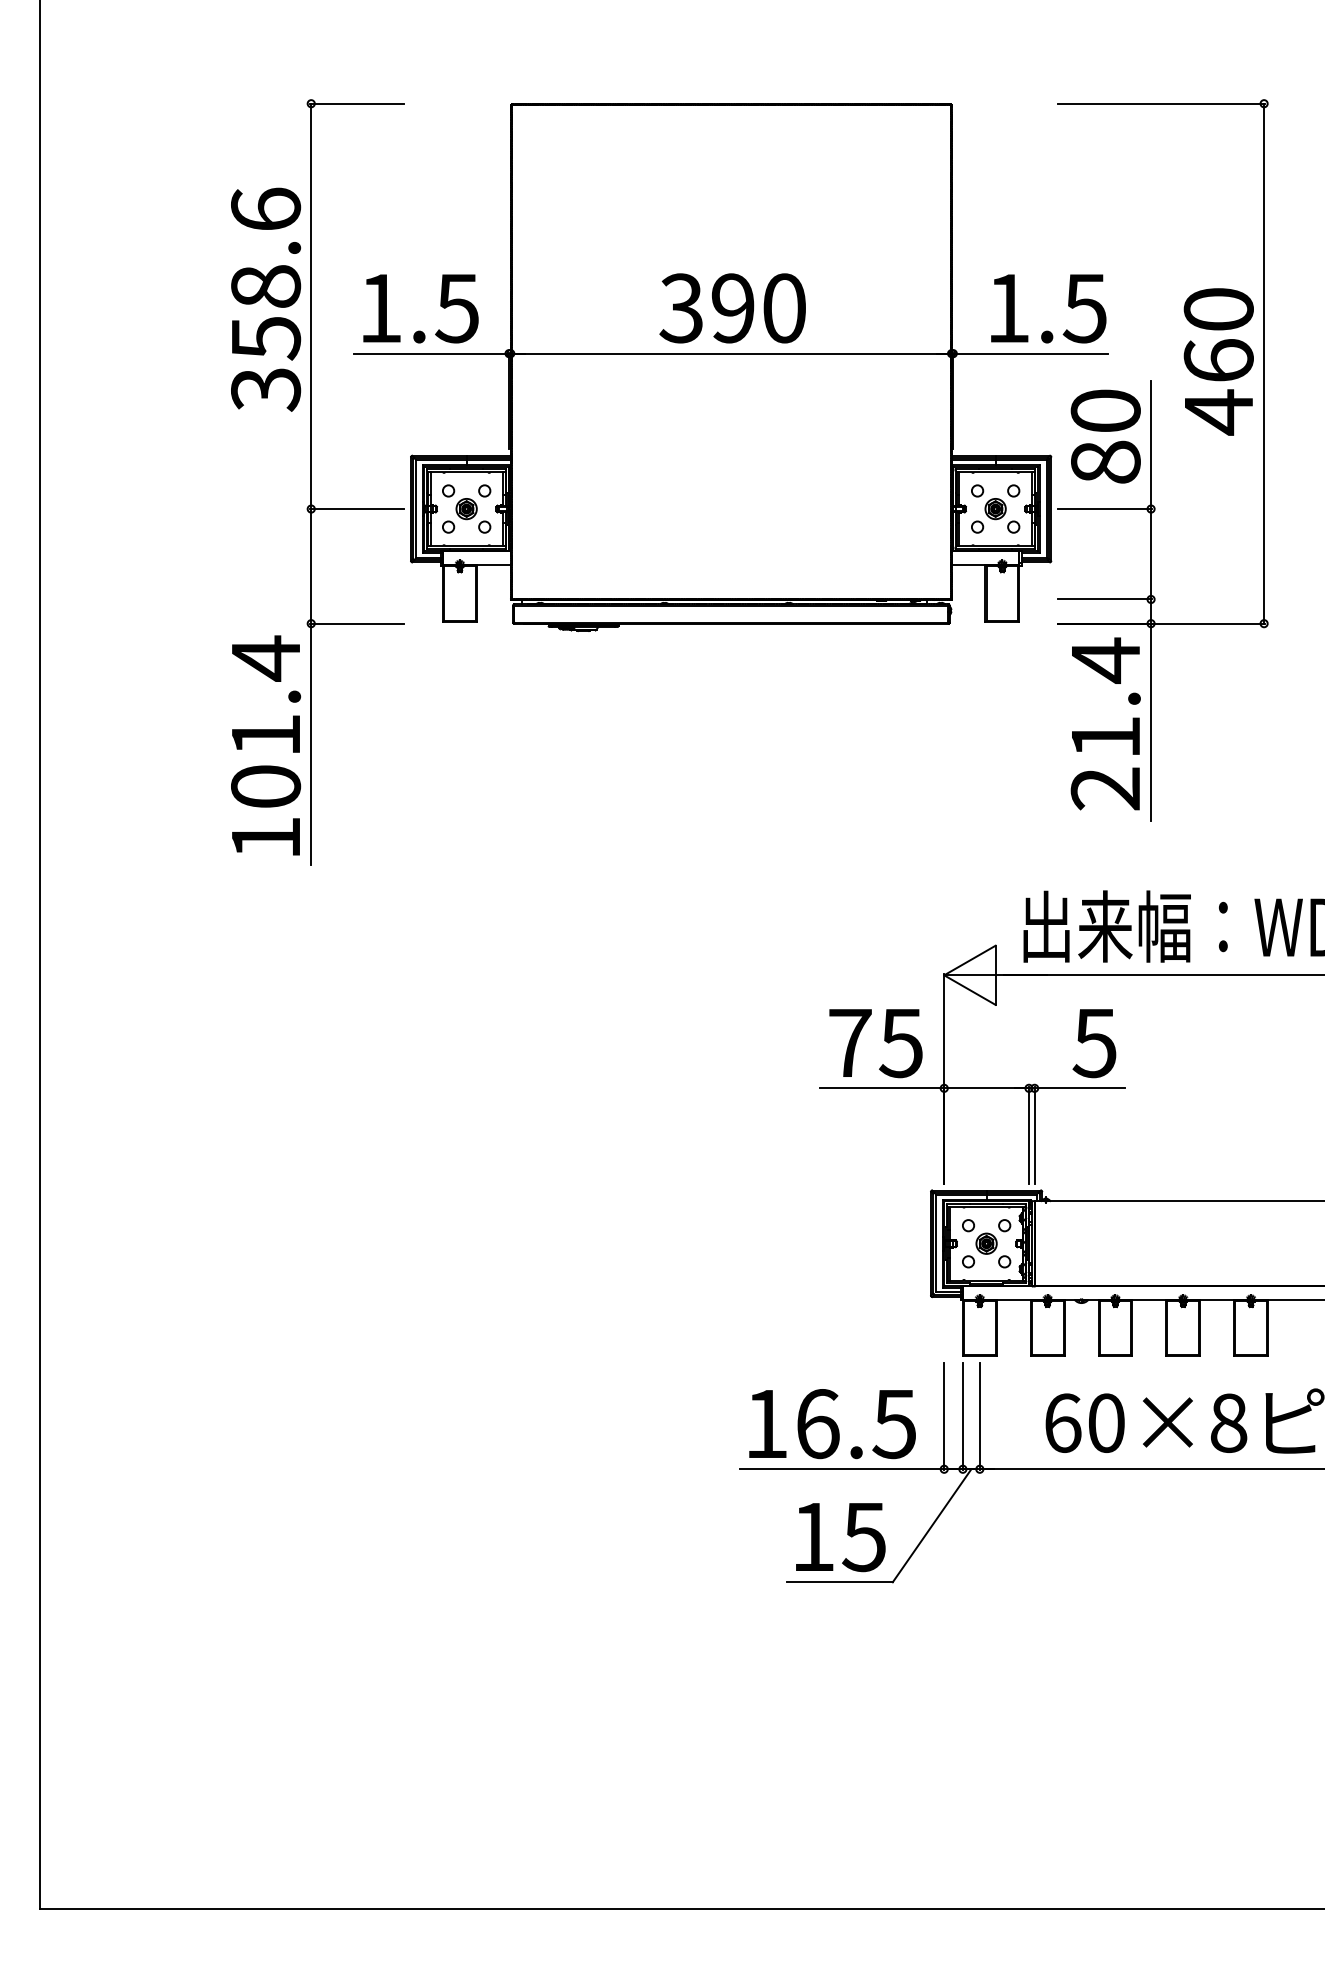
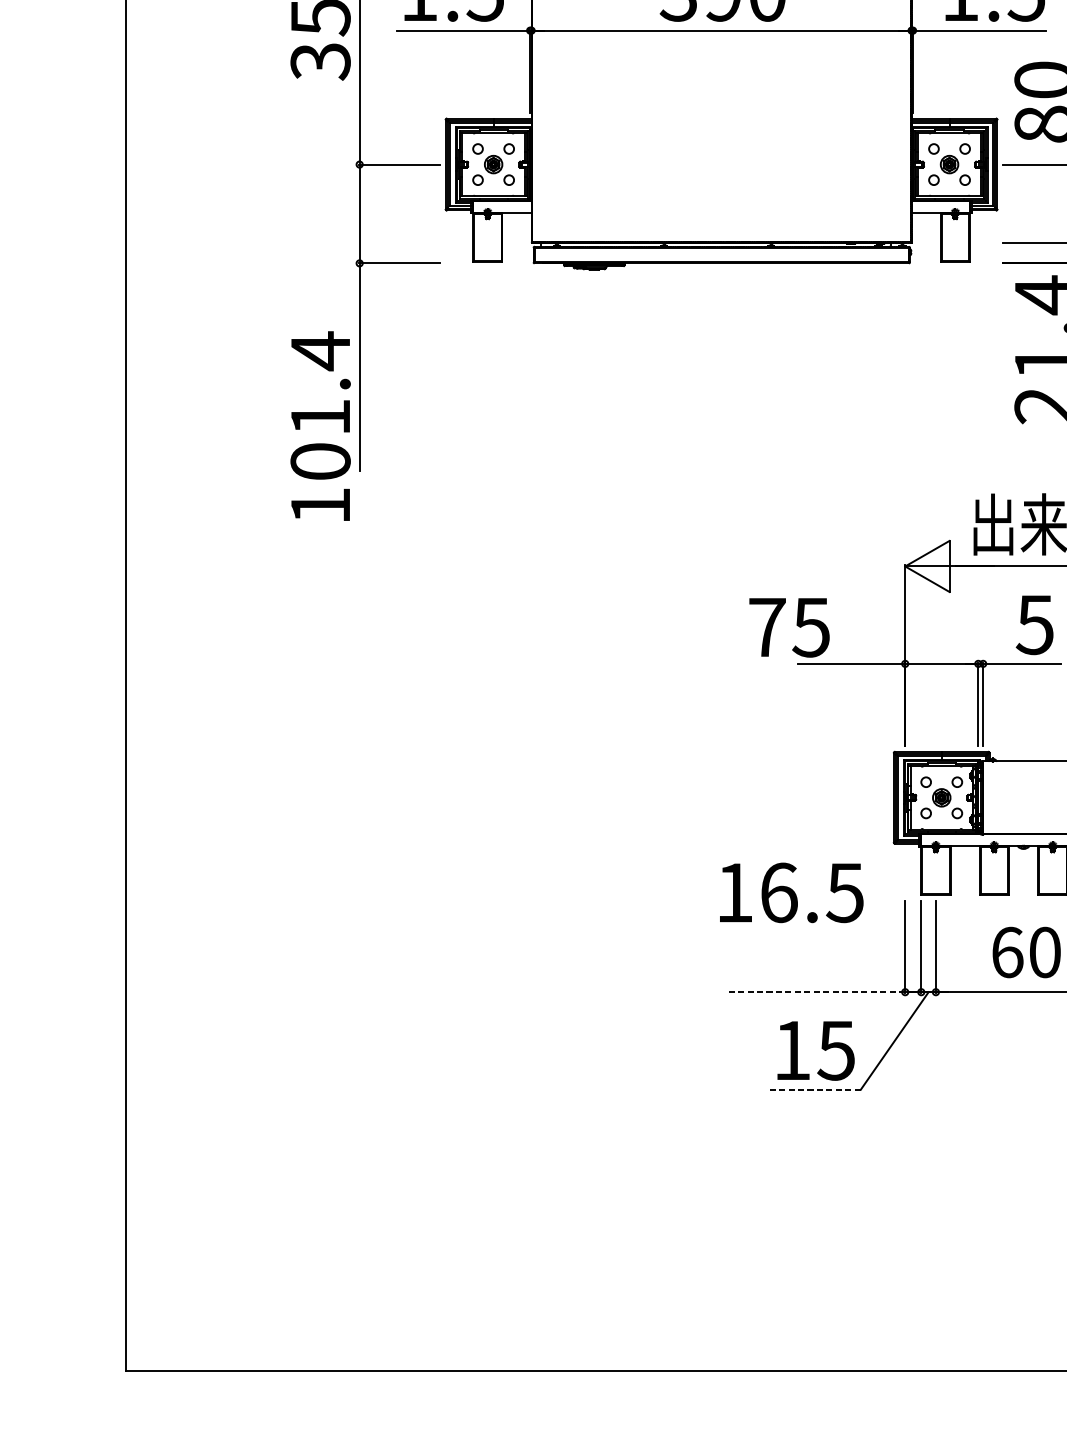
text: (266, 745) -> (321, 426), moved
text: (875, 1043) -> (789, 627), moved
text: (832, 1424) -> (791, 893), moved
line: (841, 1469) -> (816, 992), solid -> dashed
line: (839, 1582) -> (814, 1089), solid -> dashed

